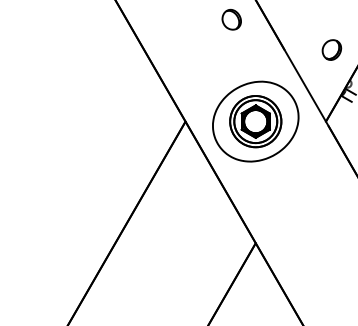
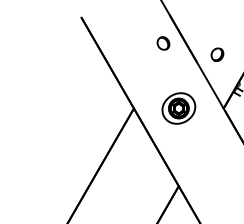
part: (331, 49) -> (217, 54), moved
part: (255, 121) -> (178, 108), size x0.6

